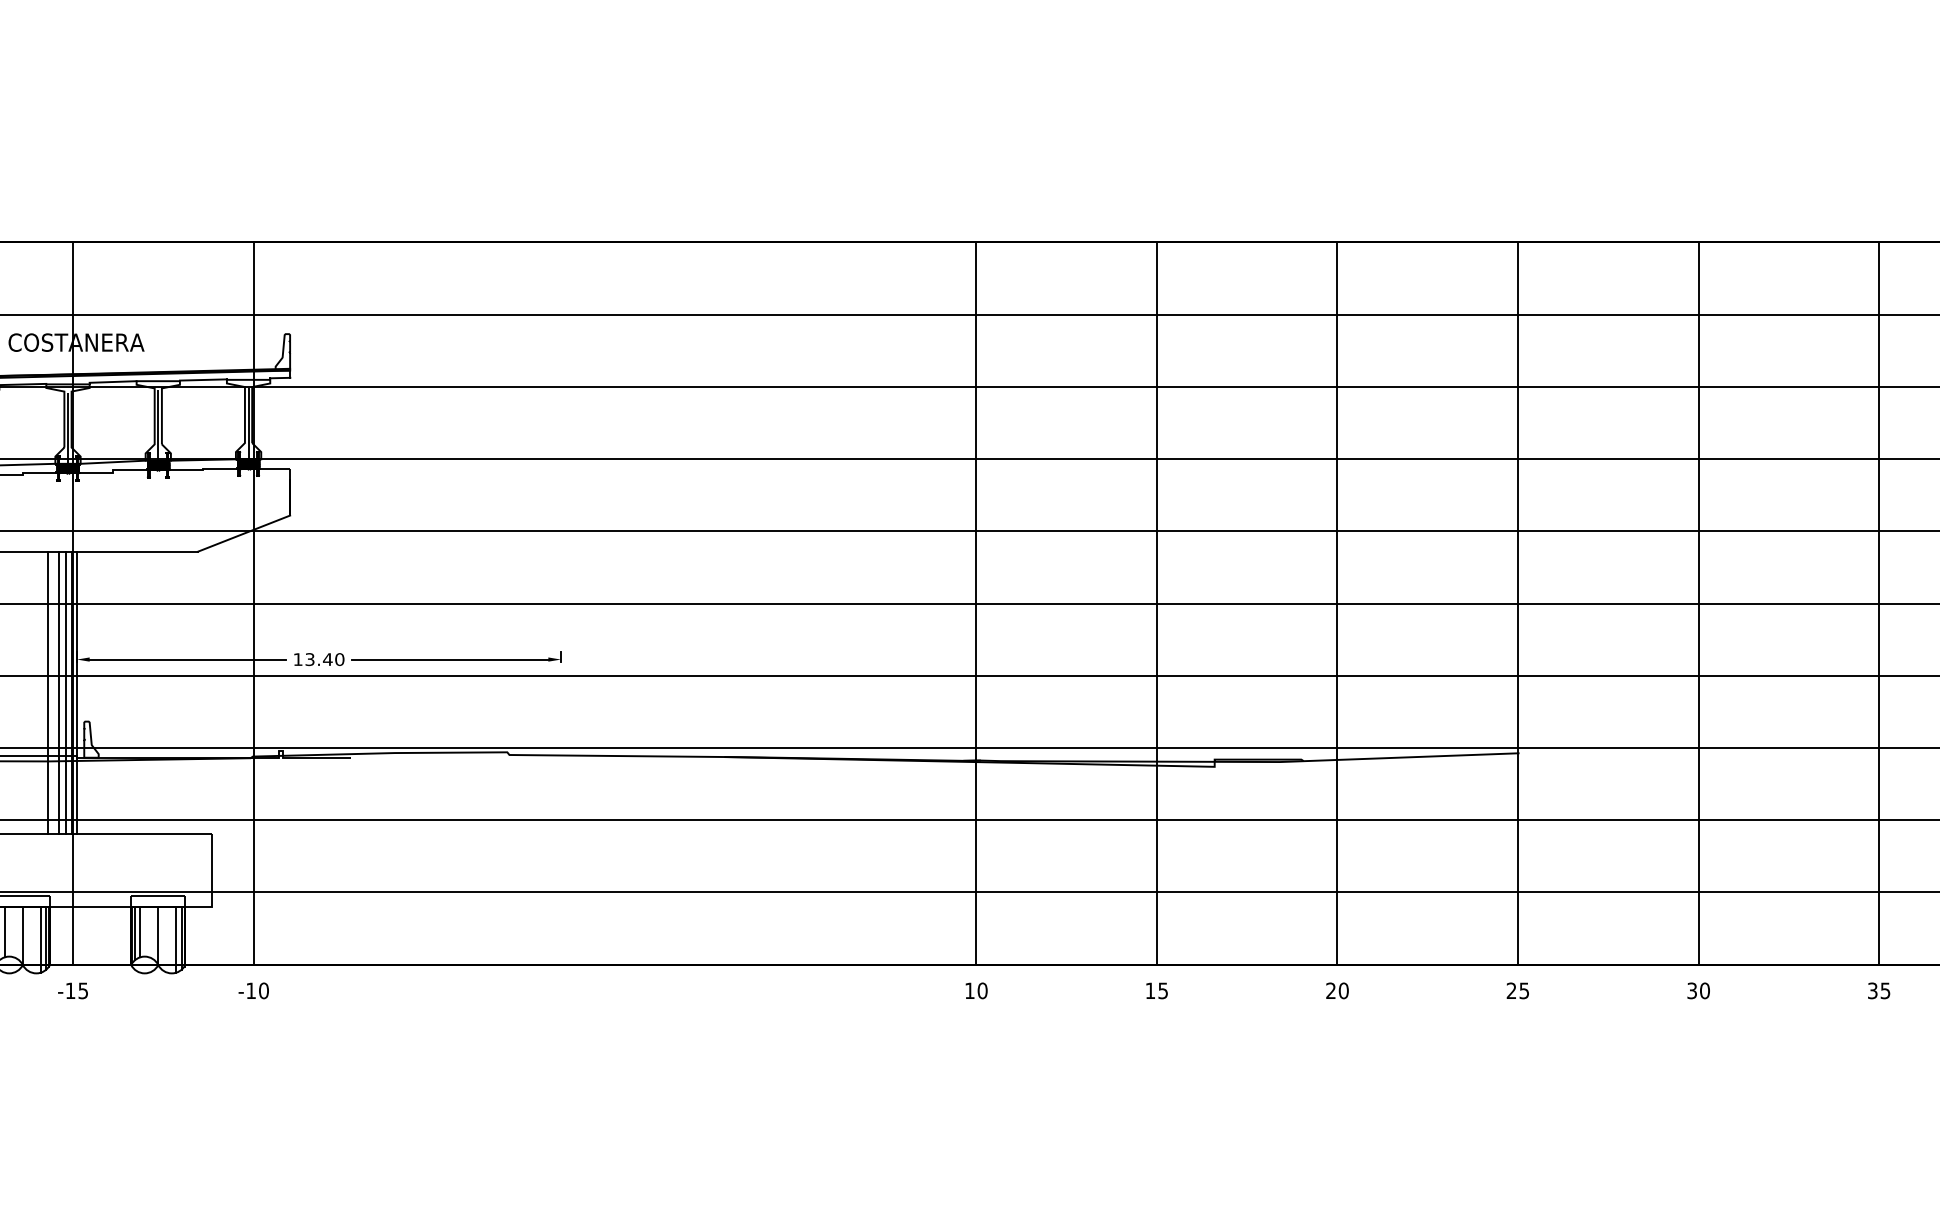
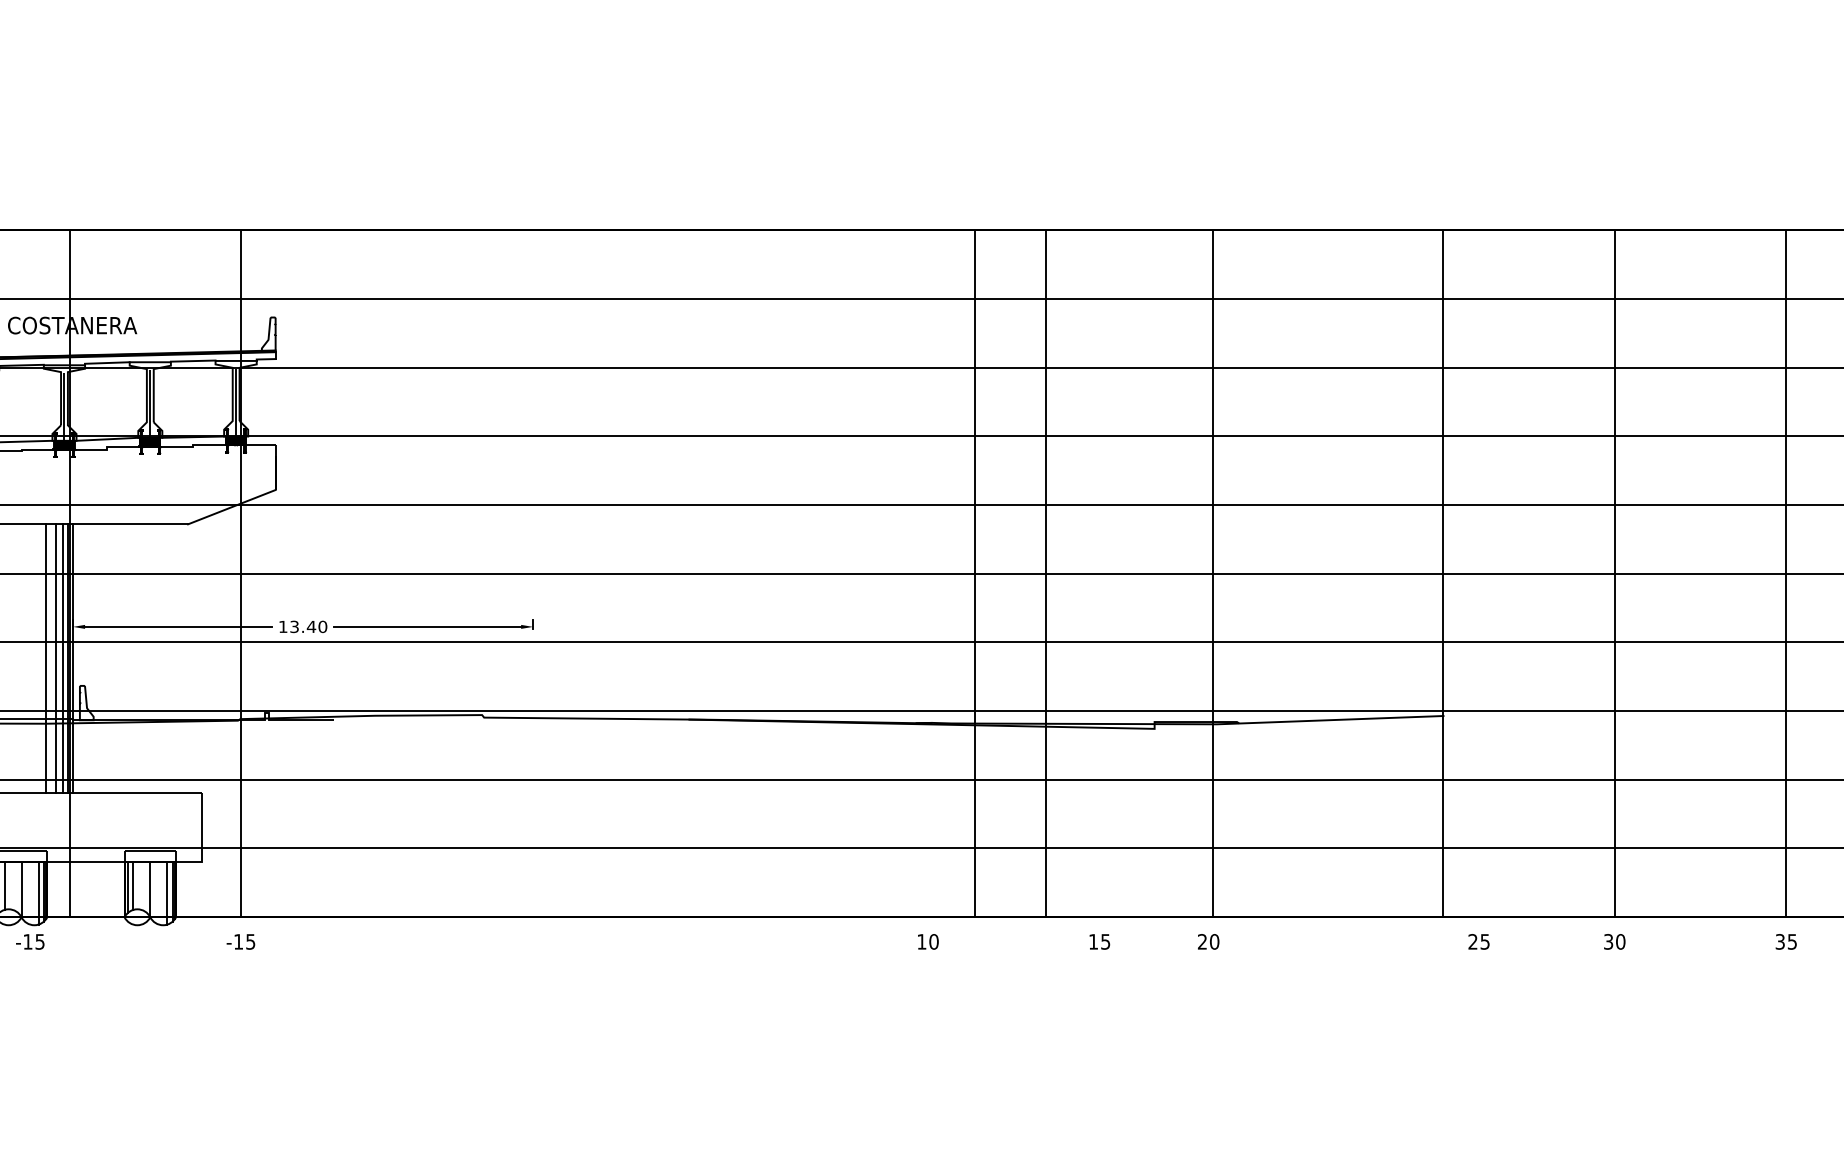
line: (976, 603) -> (974, 573), moved
line: (1156, 603) -> (1046, 573), moved
line: (1337, 603) -> (1213, 573), moved
text: (72, 990) -> (29, 941), moved
text: (263, 990) -> (250, 941), -10 -> -15
text: (1337, 990) -> (1208, 941), moved
text: (1517, 990) -> (1478, 941), moved

